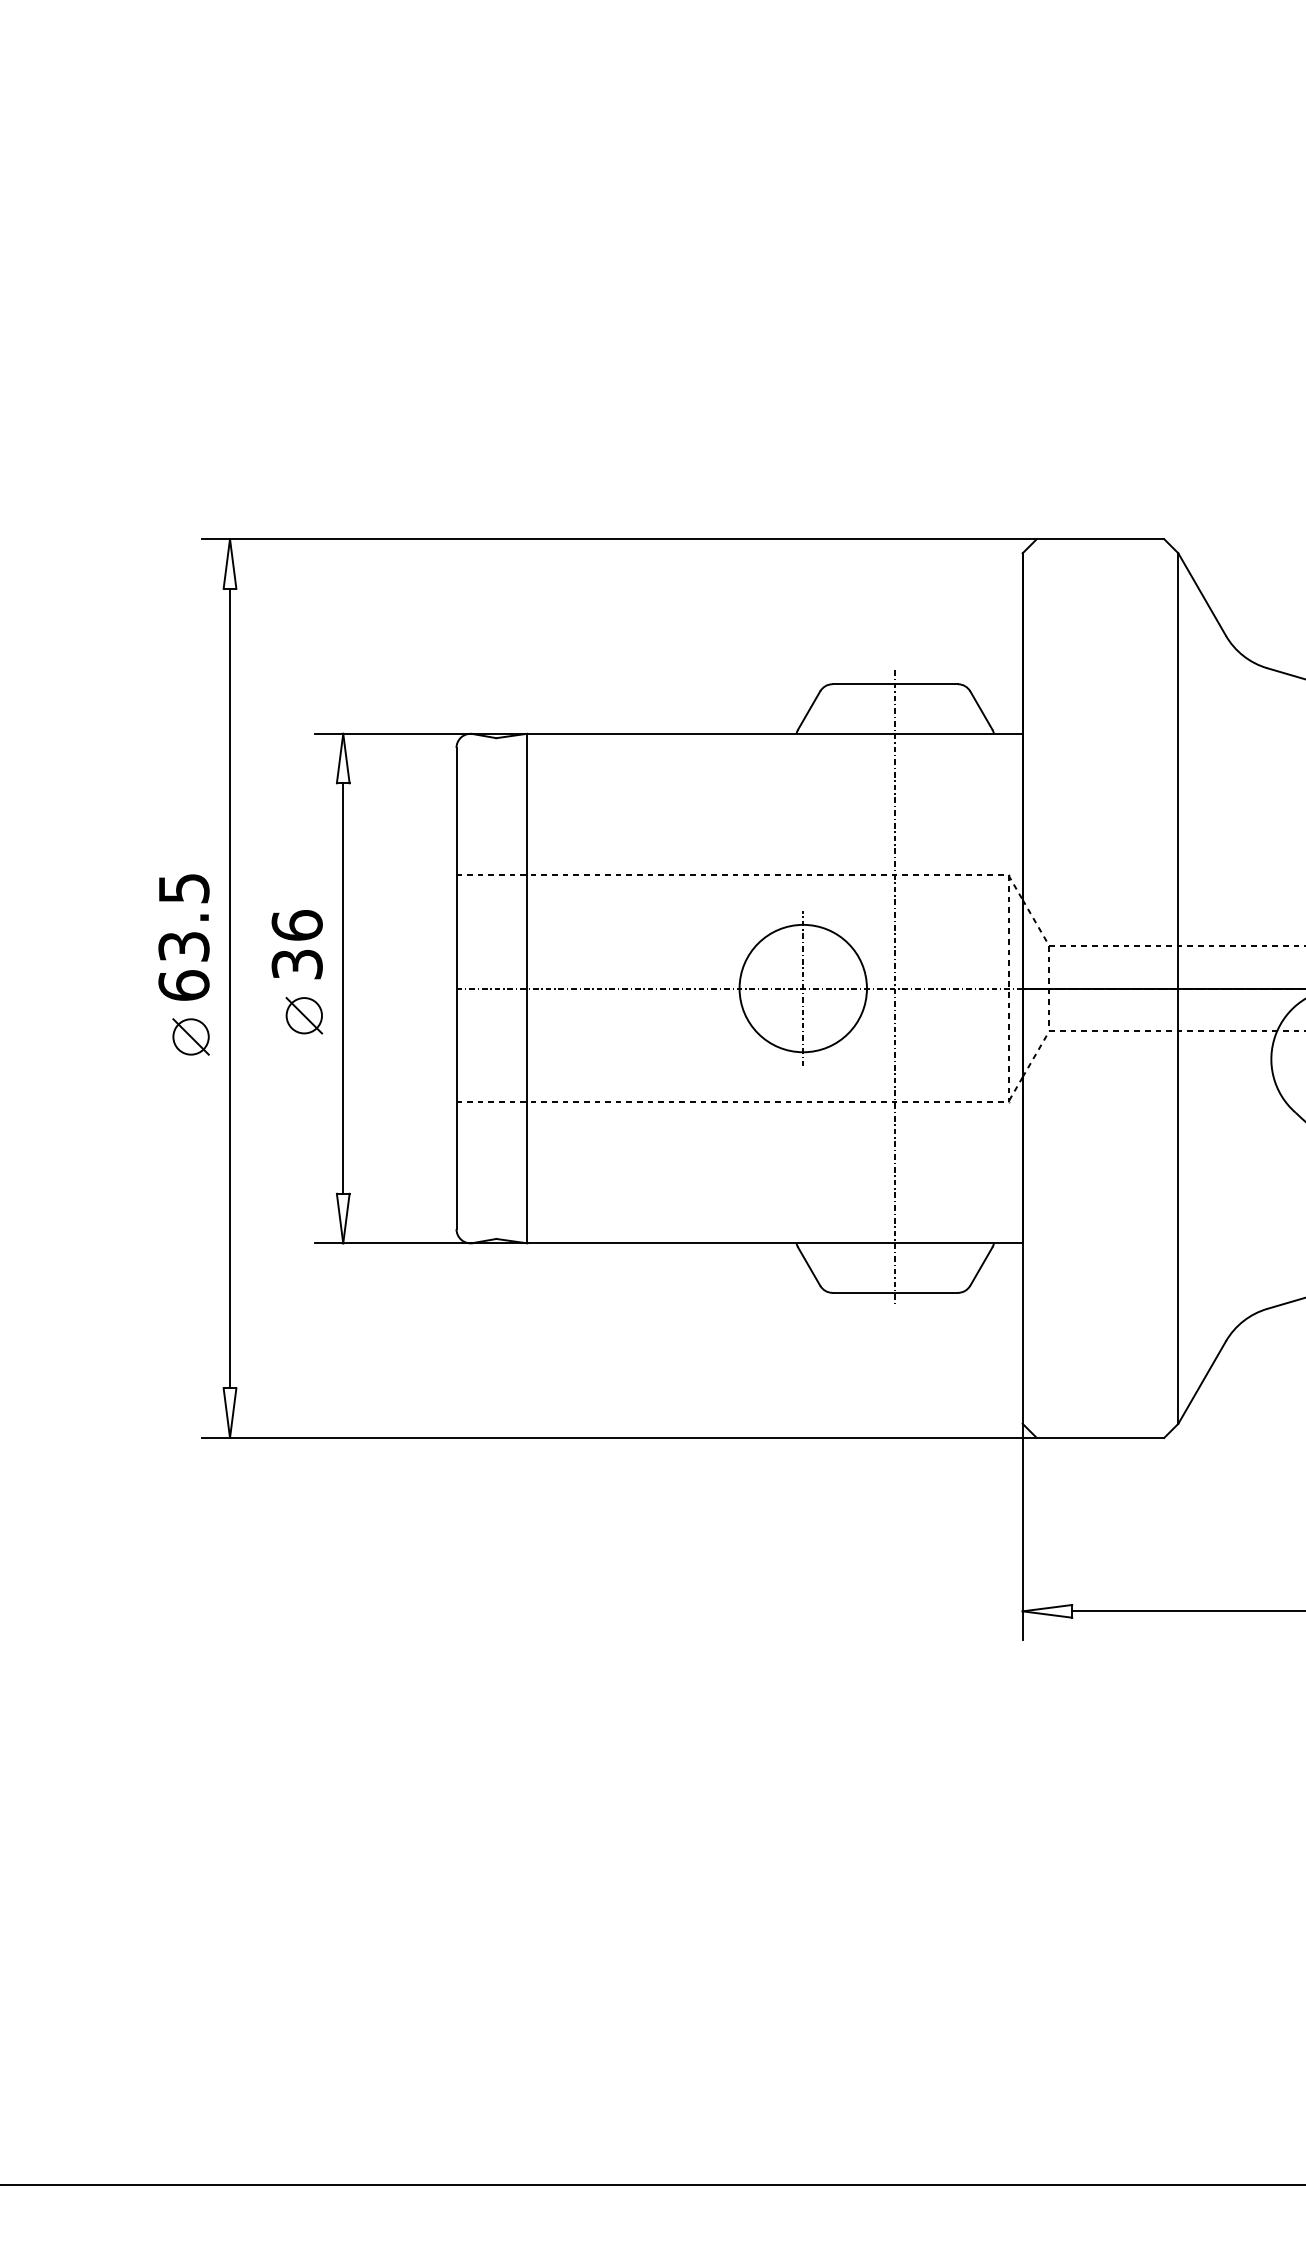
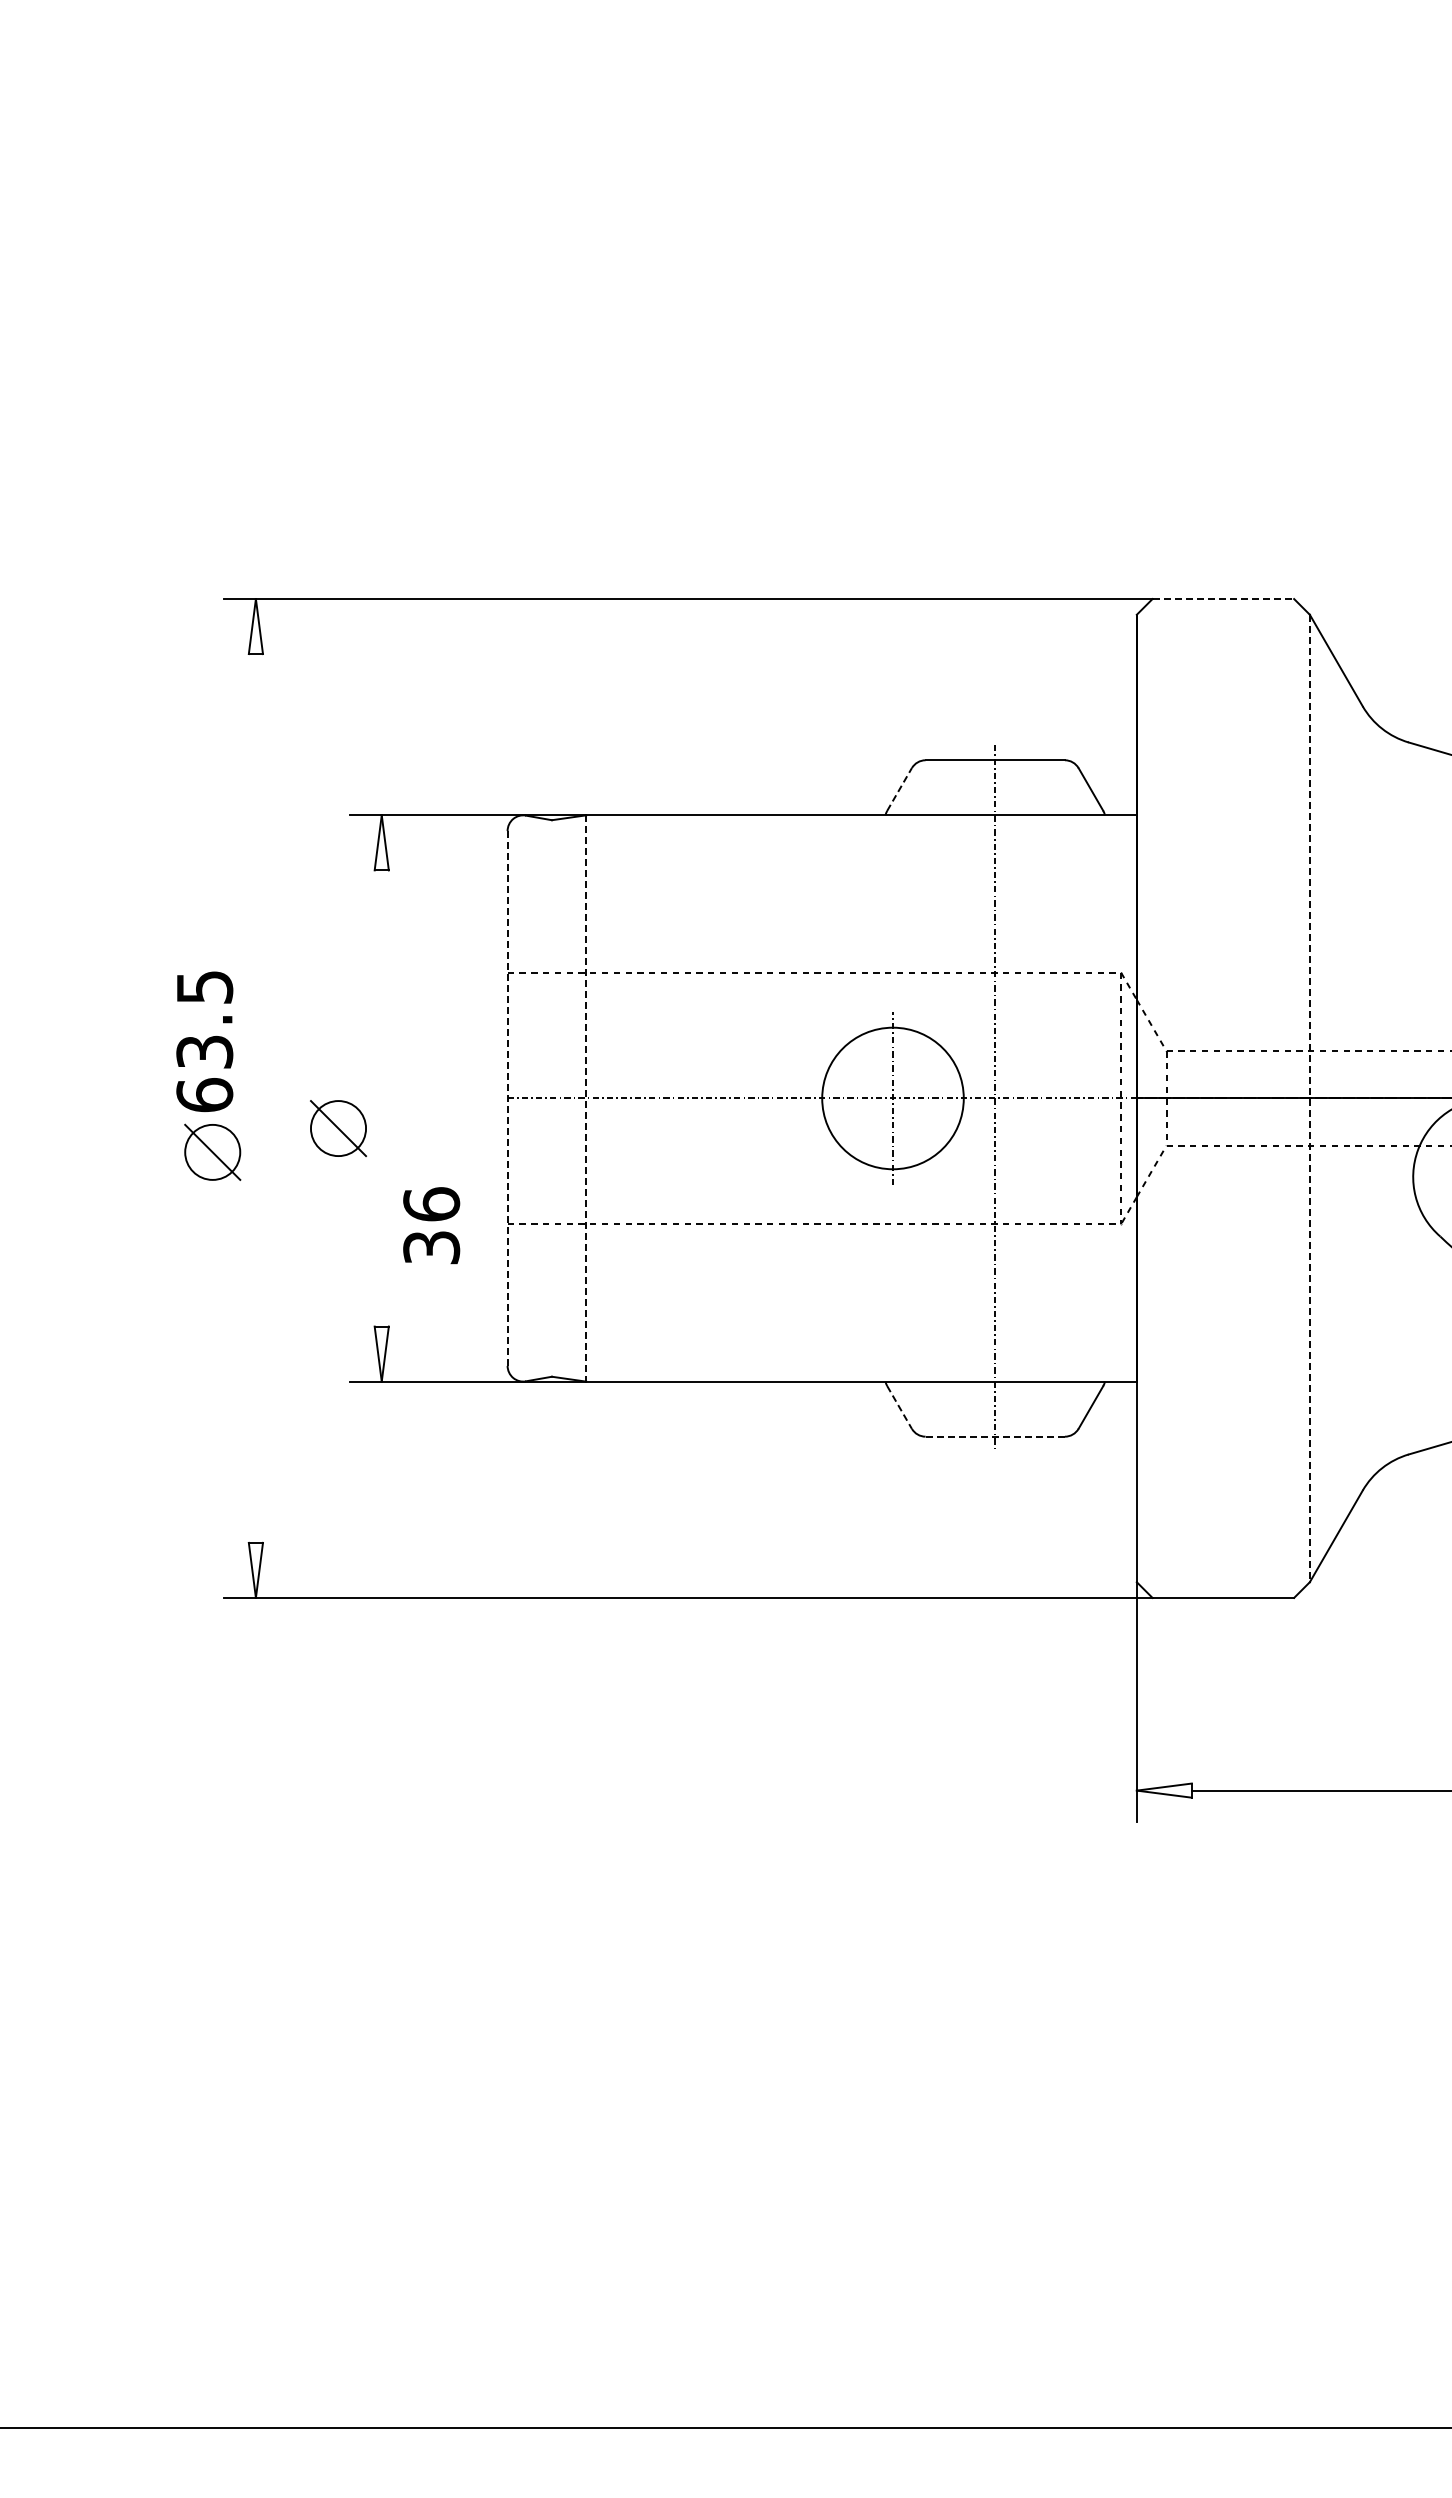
line: (1100, 539) -> (1223, 599), solid -> dashed
line: (809, 710) -> (899, 789), solid -> dashed
text: (297, 944) -> (431, 1225), moved
line: (229, 988) -> (255, 1098), removed
line: (343, 988) -> (381, 1098), removed
line: (456, 988) -> (507, 1098), solid -> dashed
line: (527, 988) -> (586, 1098), solid -> dashed
line: (1178, 988) -> (1309, 1098), solid -> dashed
part: (304, 1015) -> (338, 1128), size x1.4
part: (190, 1036) -> (212, 1151), size x1.4
line: (809, 1266) -> (899, 1407), solid -> dashed
line: (895, 1292) -> (995, 1436), solid -> dashed

